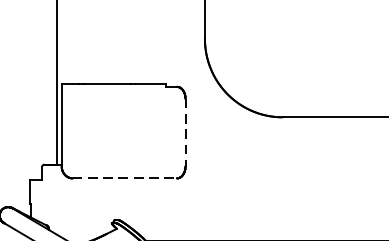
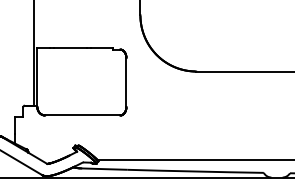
line: (185, 133) -> (126, 83), dashed -> solid
line: (124, 178) -> (82, 115), dashed -> solid

